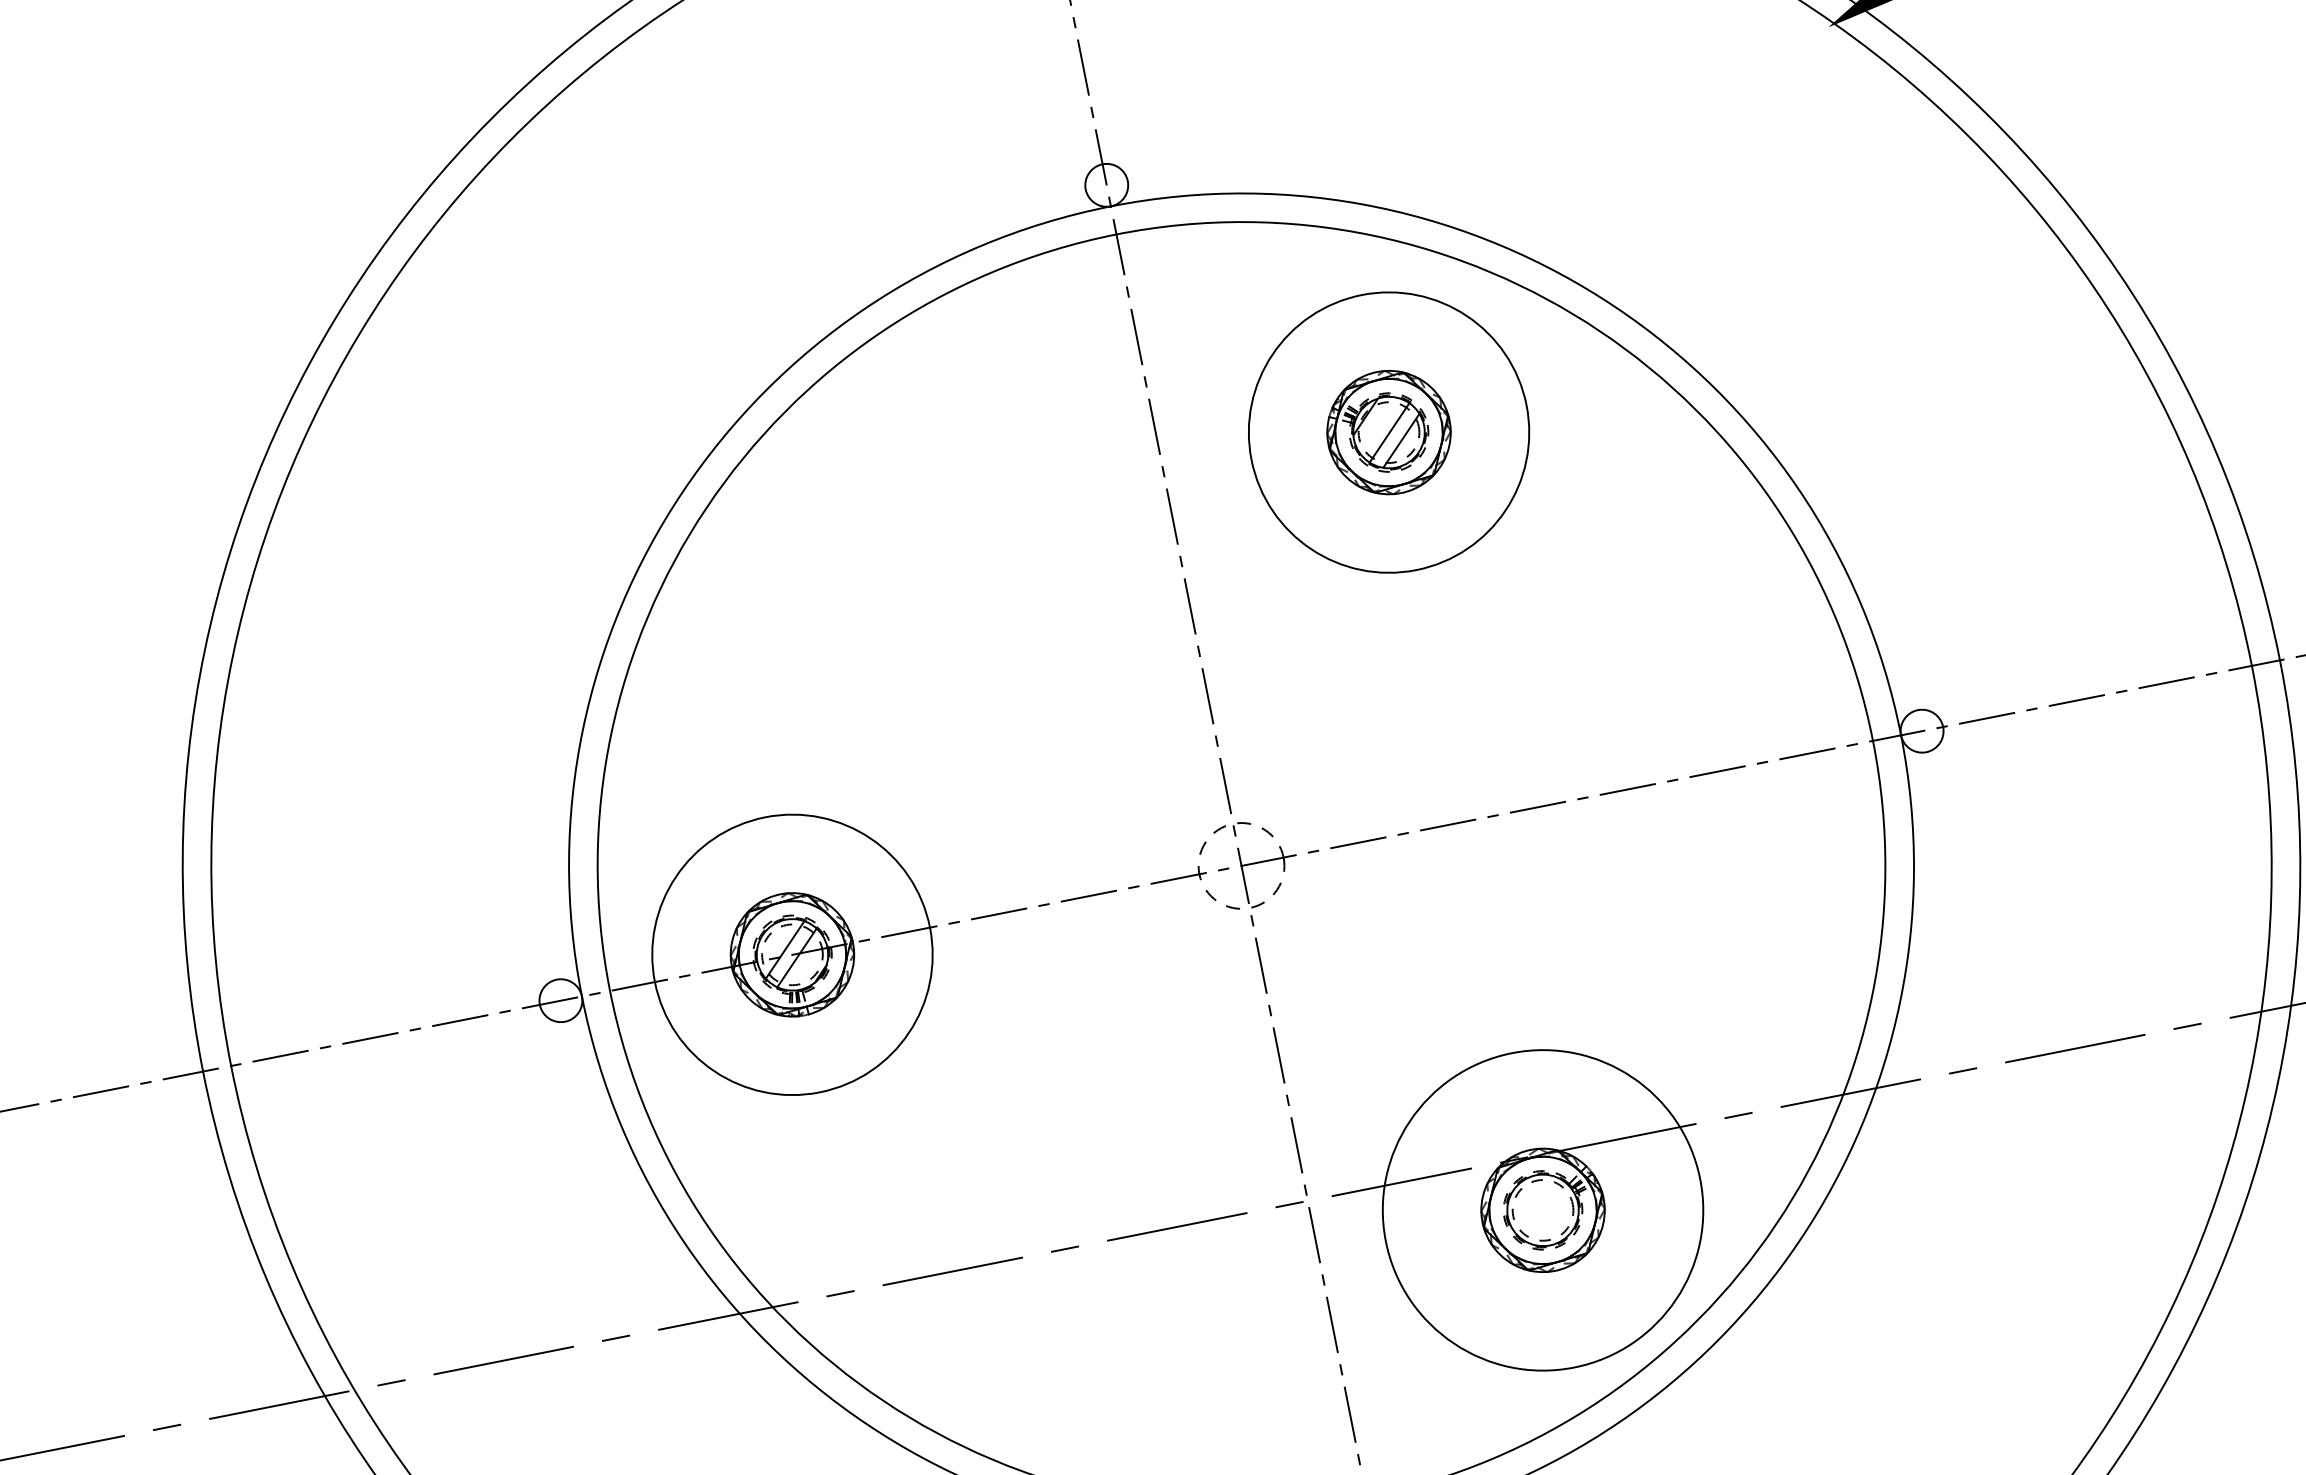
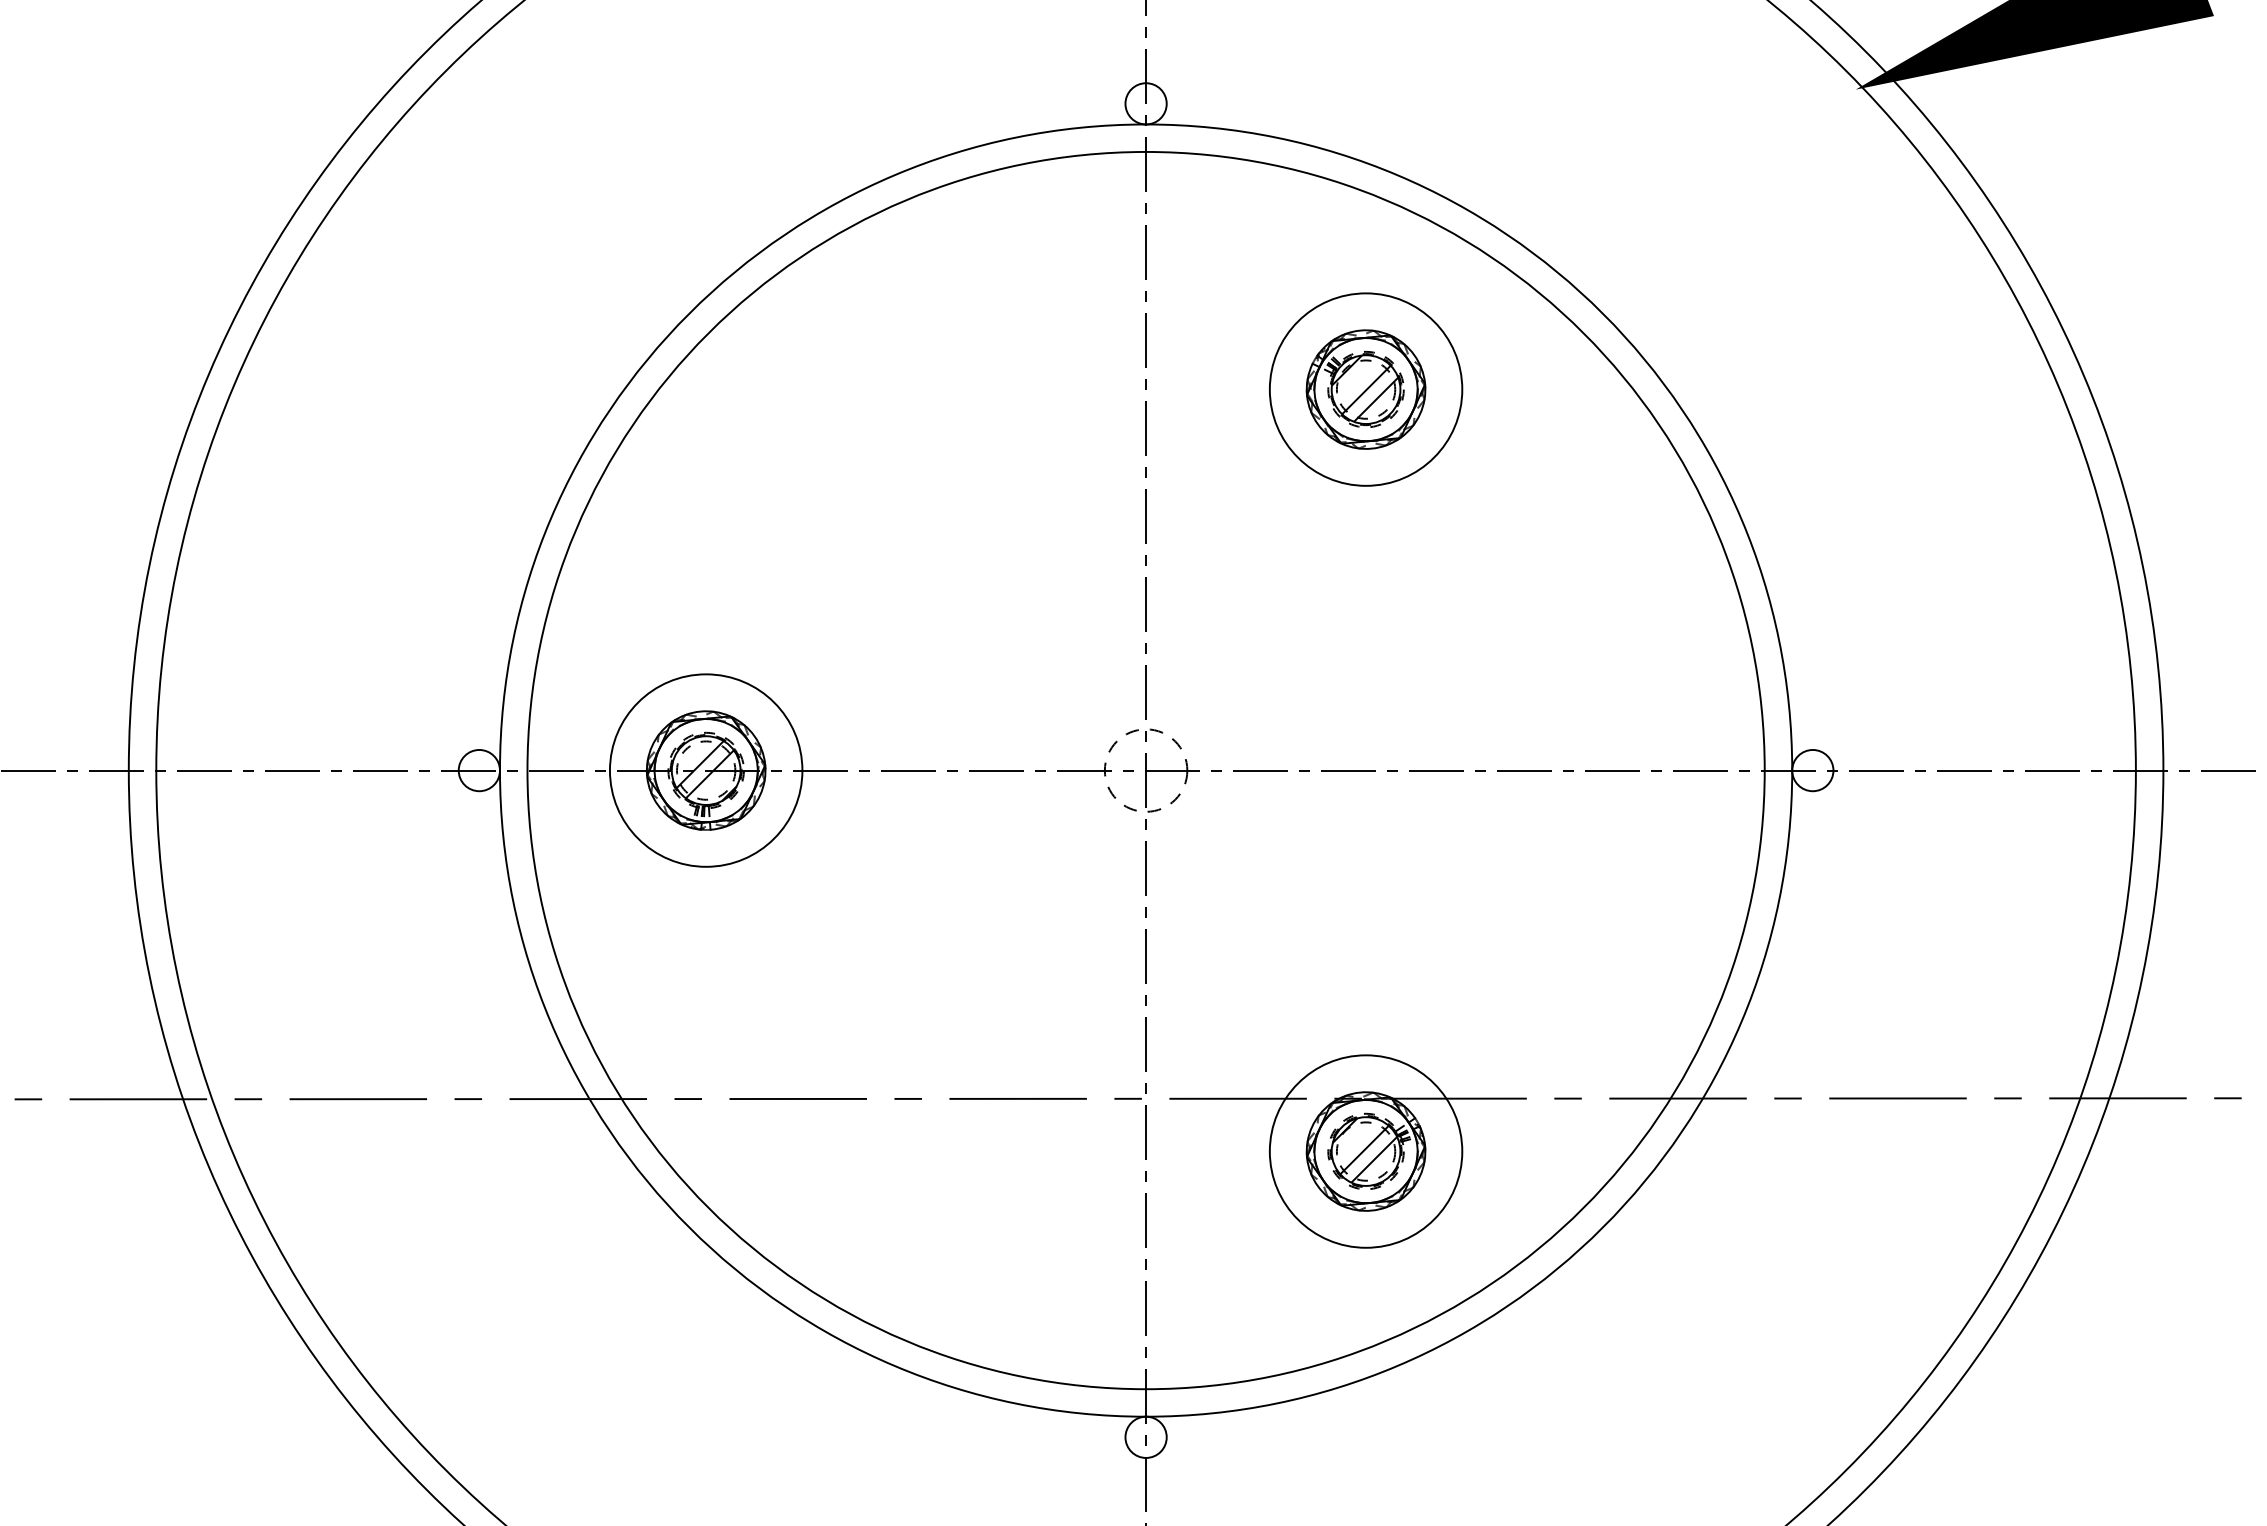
circle: (1388, 432) -> (1365, 389), size x0.71
circle: (791, 954) -> (705, 770), size x0.71
hatch: (1541, 1209) -> (1364, 1150), added
circle: (1542, 1210) -> (1365, 1151), size x0.62

